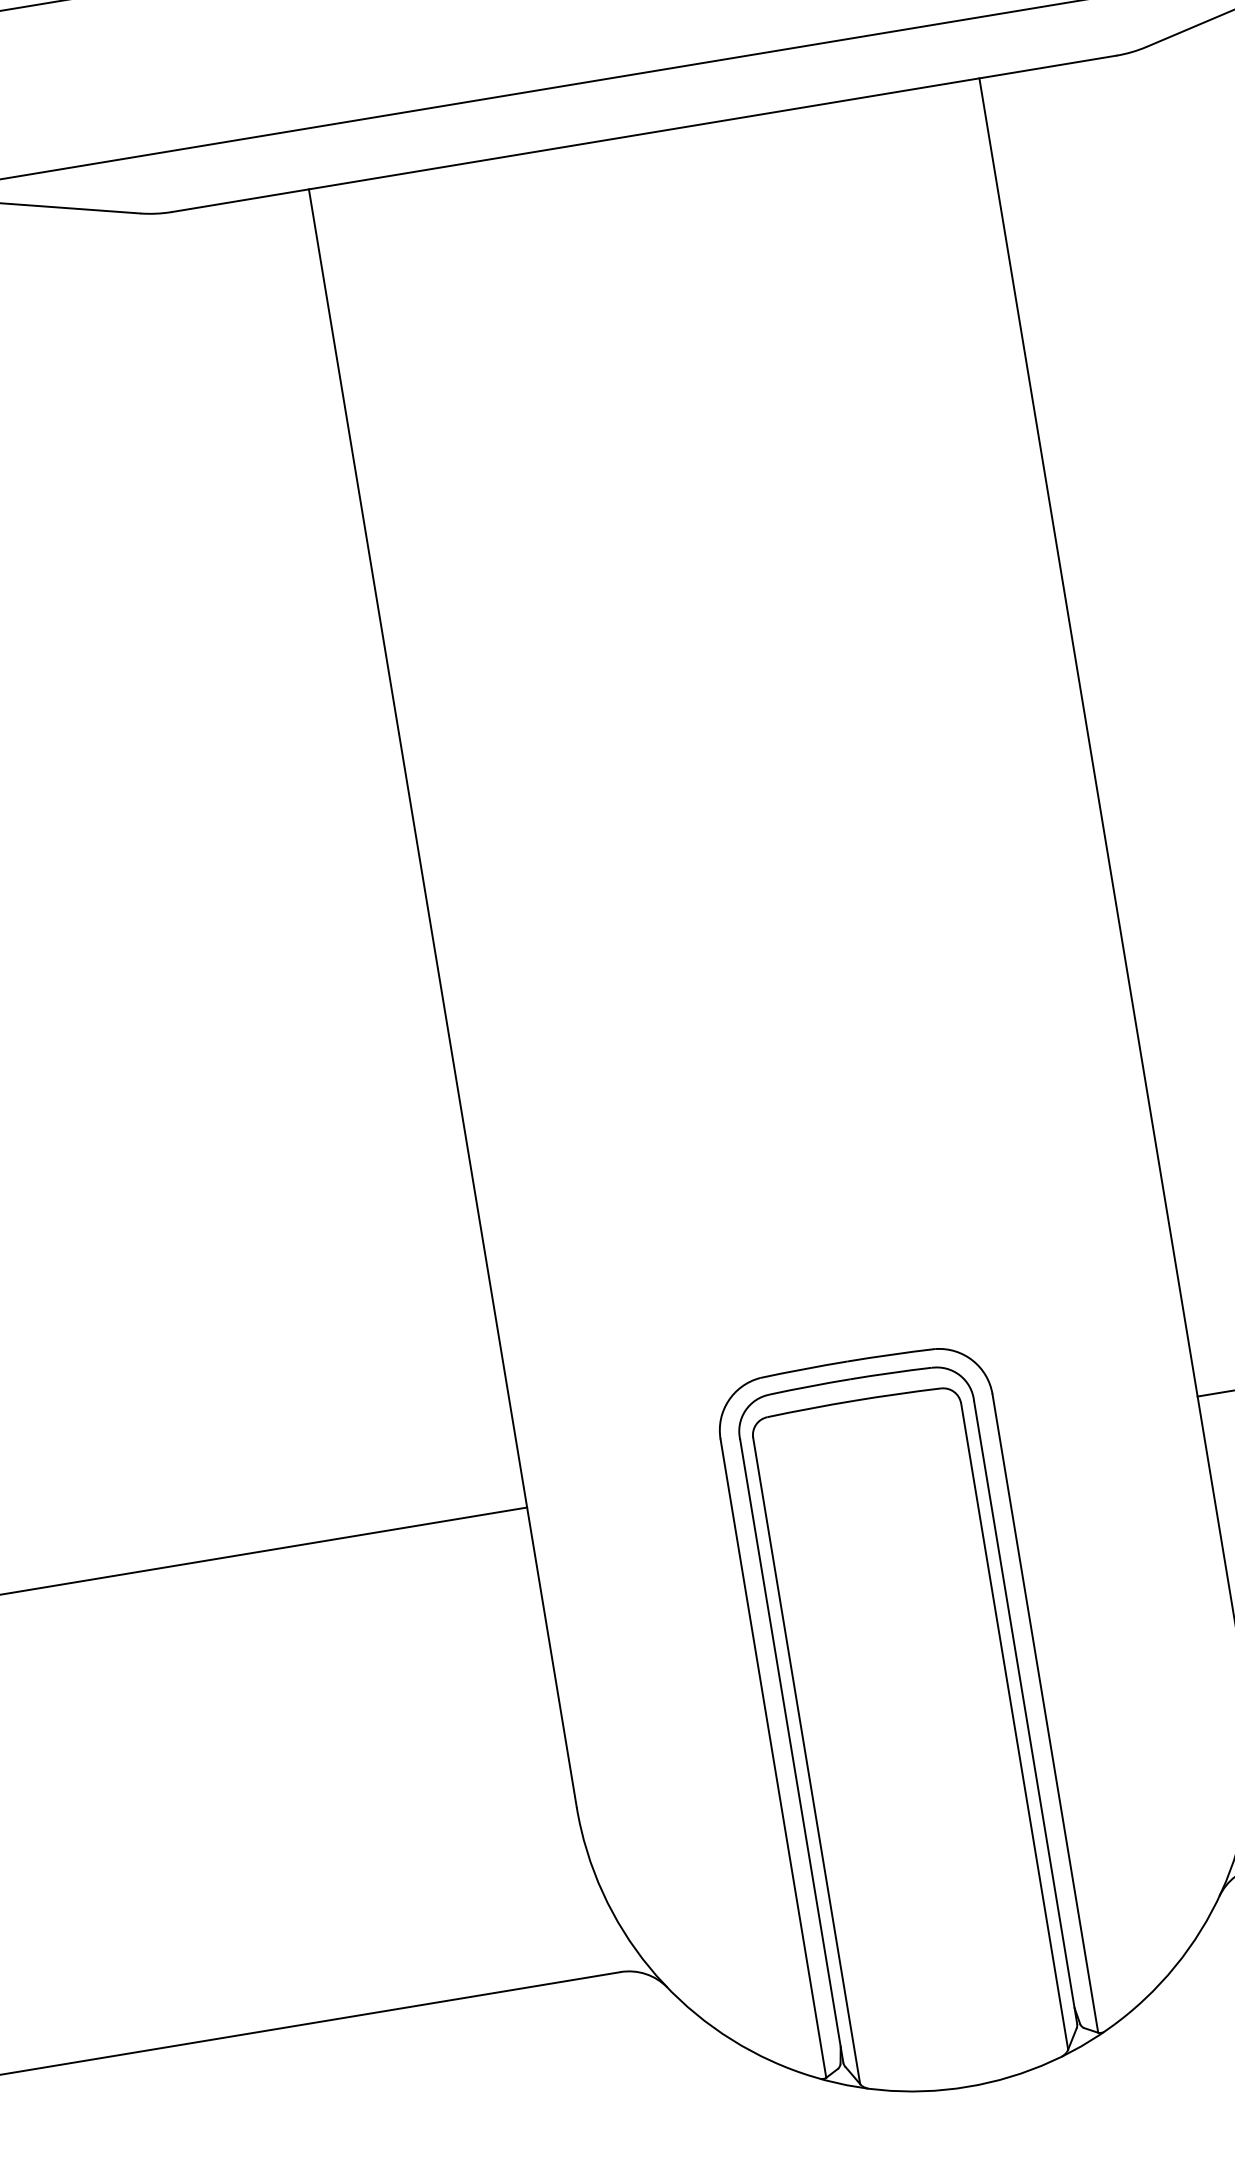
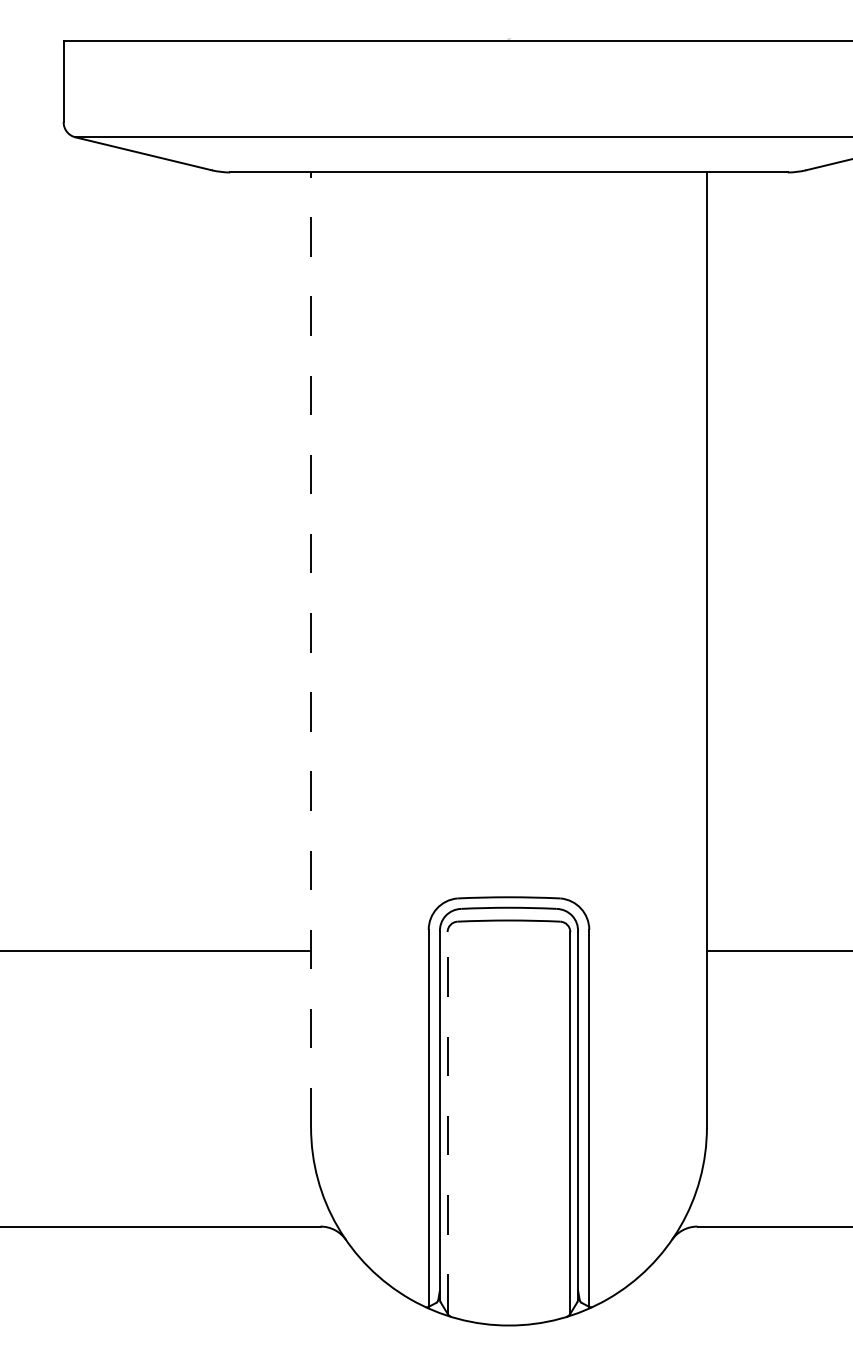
line: (443, 998) -> (311, 650), solid -> dashed
line: (806, 1760) -> (447, 1122), solid -> dashed

